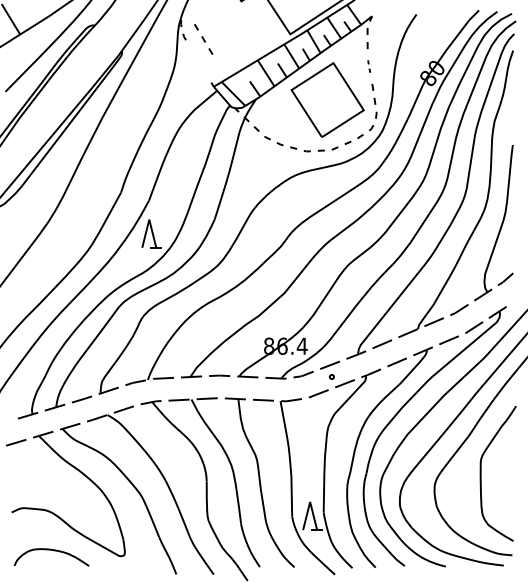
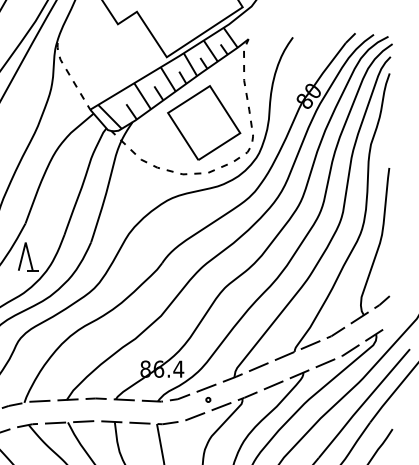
part: (203, 39) -> (74, 84), moved
part: (368, 66) -> (244, 89), size x1.67

